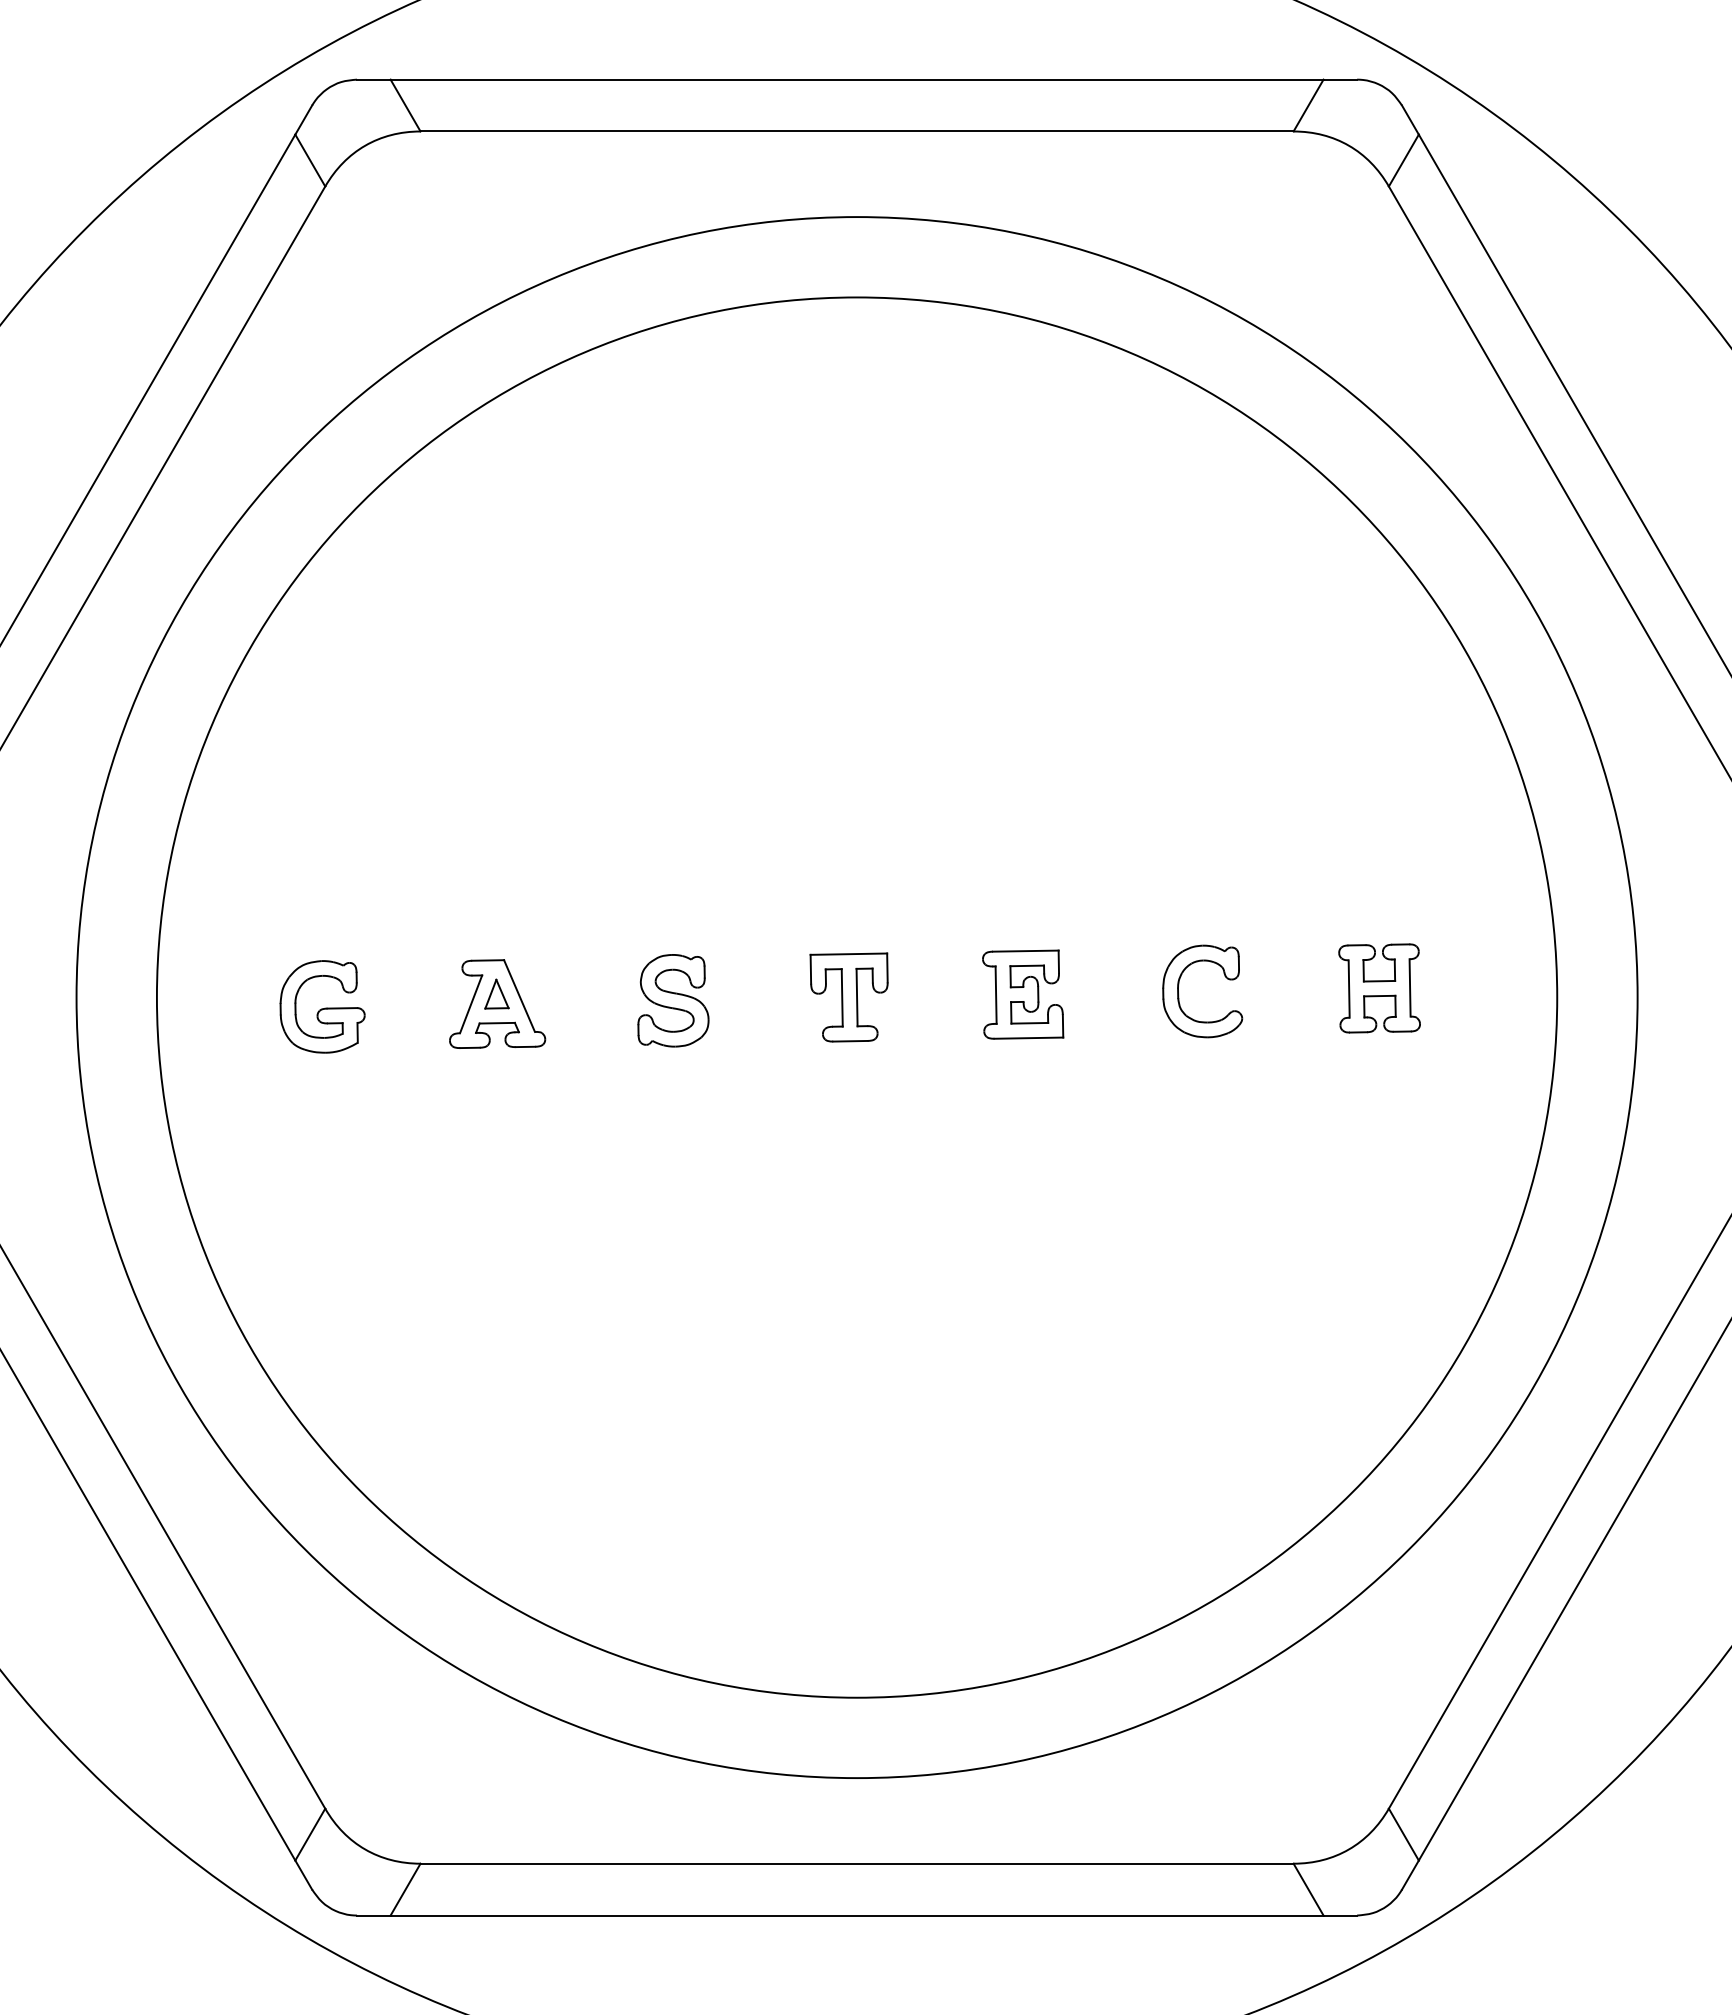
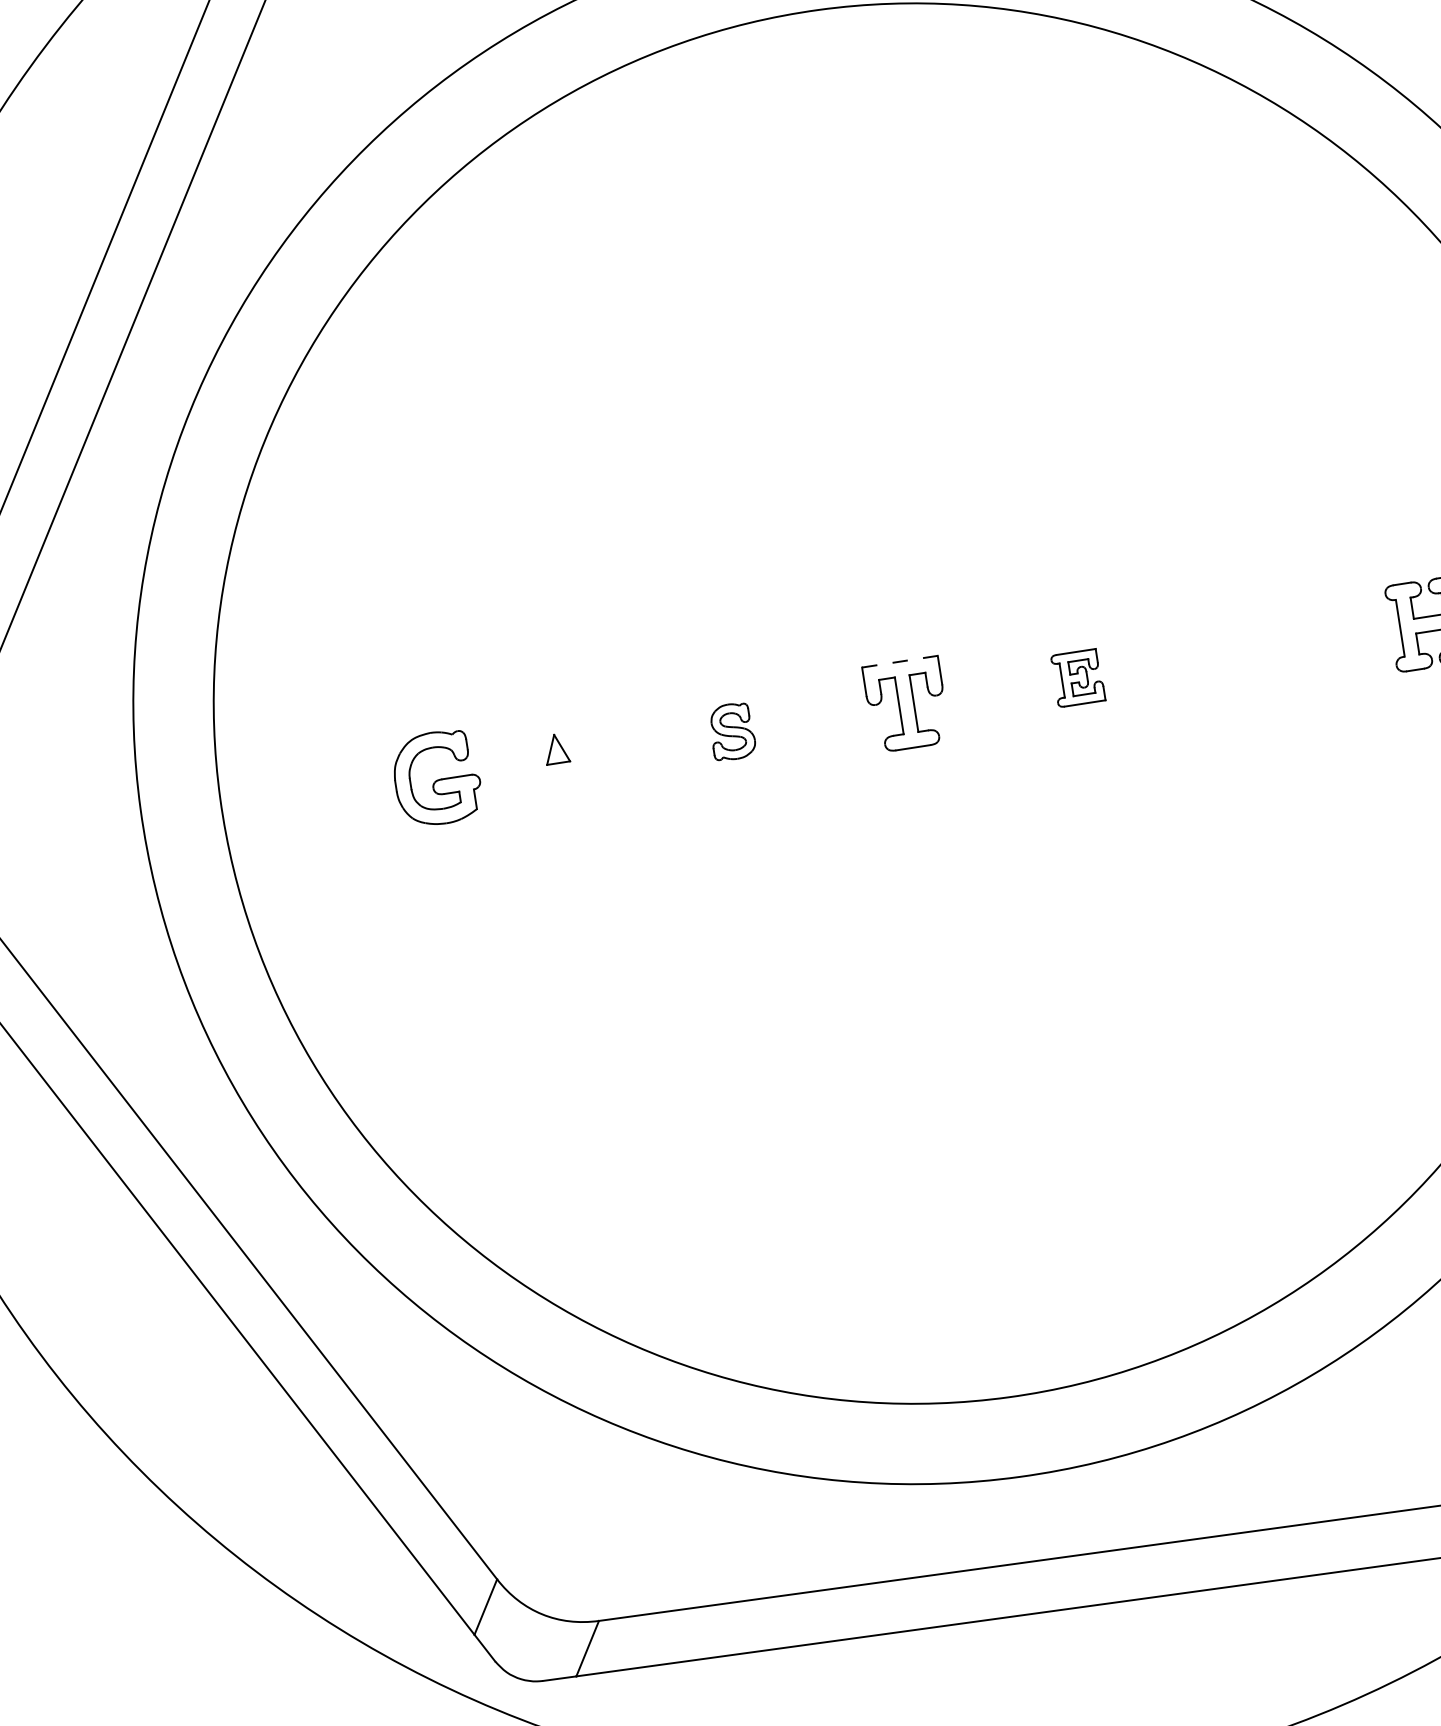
line: (849, 954) -> (900, 661), solid -> dashed
part: (1023, 994) -> (1078, 677), size x0.6
part: (1179, 995) -> (1233, 657), removed
part: (673, 1000) -> (732, 731), size x0.6
part: (497, 1003) -> (558, 758), removed
part: (322, 1006) -> (437, 777), moved

